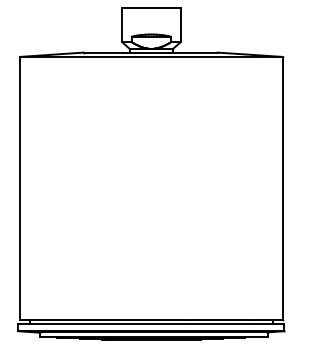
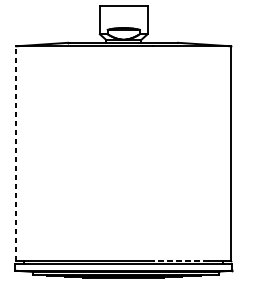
line: (20, 187) -> (16, 153), solid -> dashed
line: (221, 319) -> (181, 261), solid -> dashed

